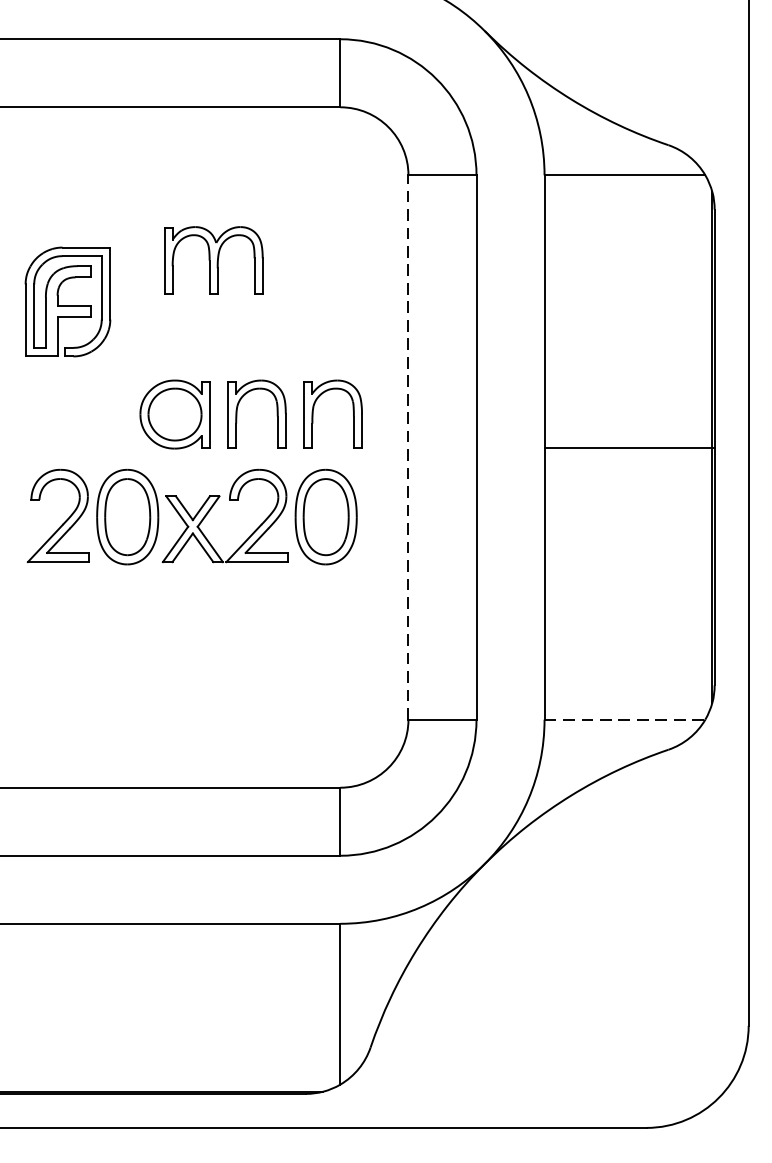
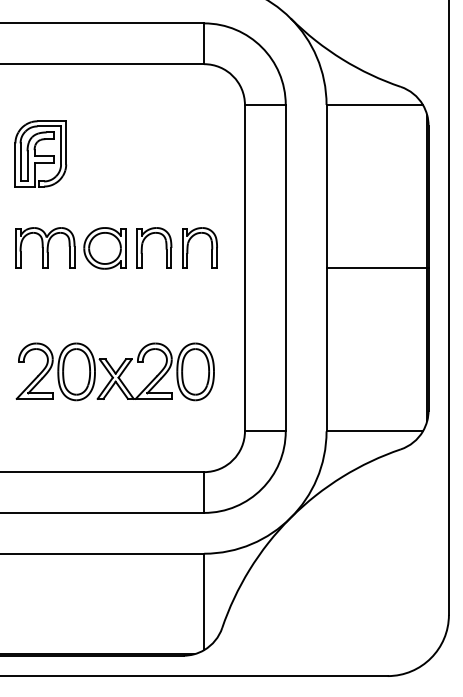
part: (214, 259) -> (45, 247), moved
part: (67, 301) -> (40, 153), moved
line: (407, 446) -> (244, 267), dashed -> solid
part: (190, 516) -> (114, 371), moved
line: (626, 719) -> (375, 431), dashed -> solid

